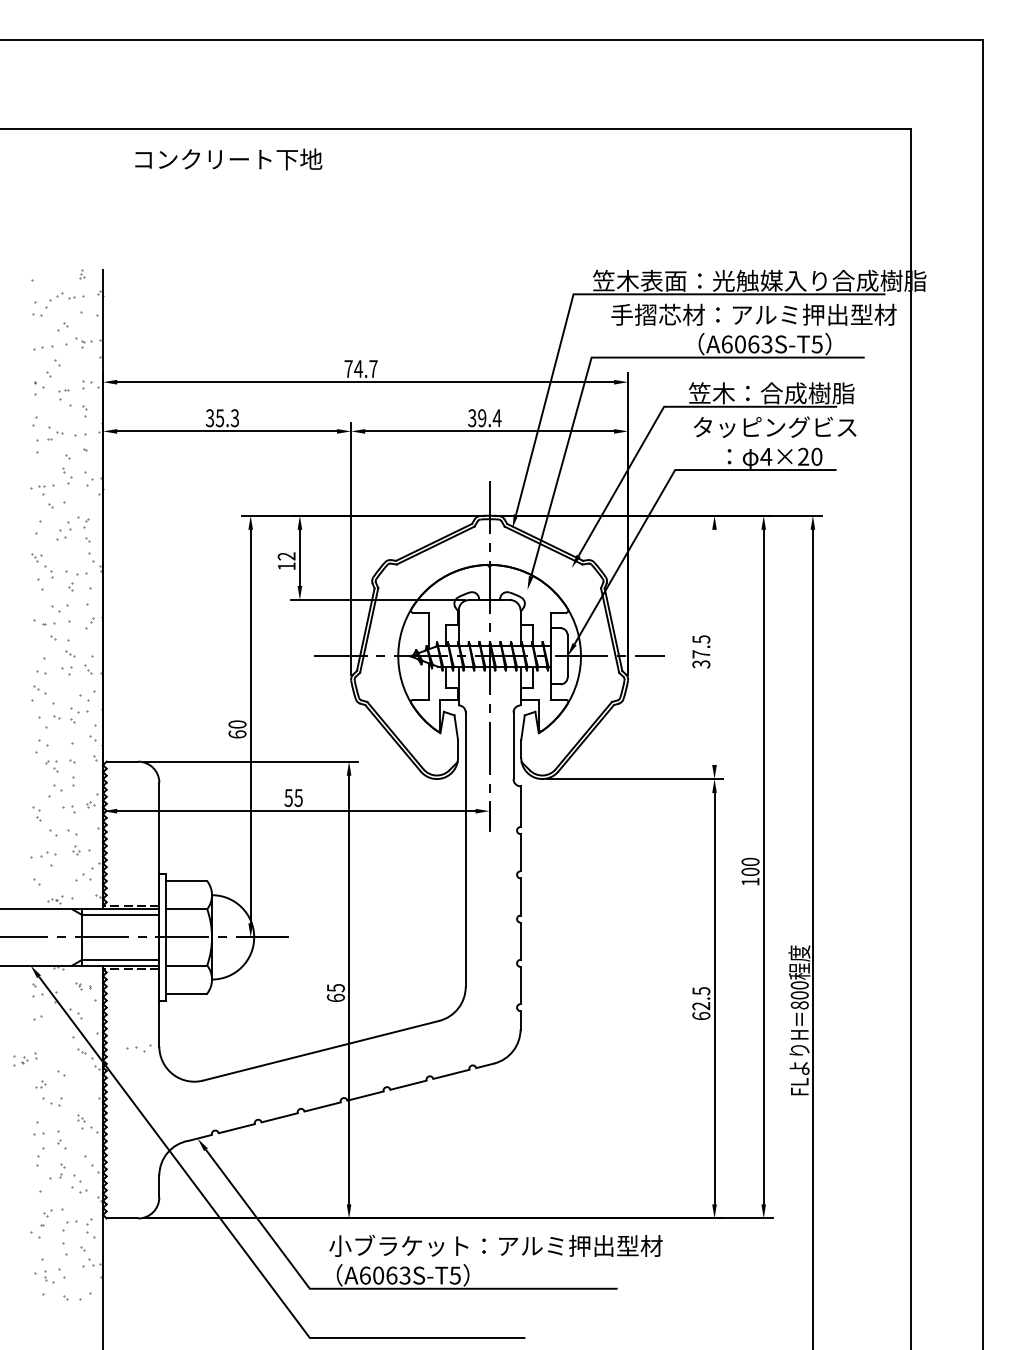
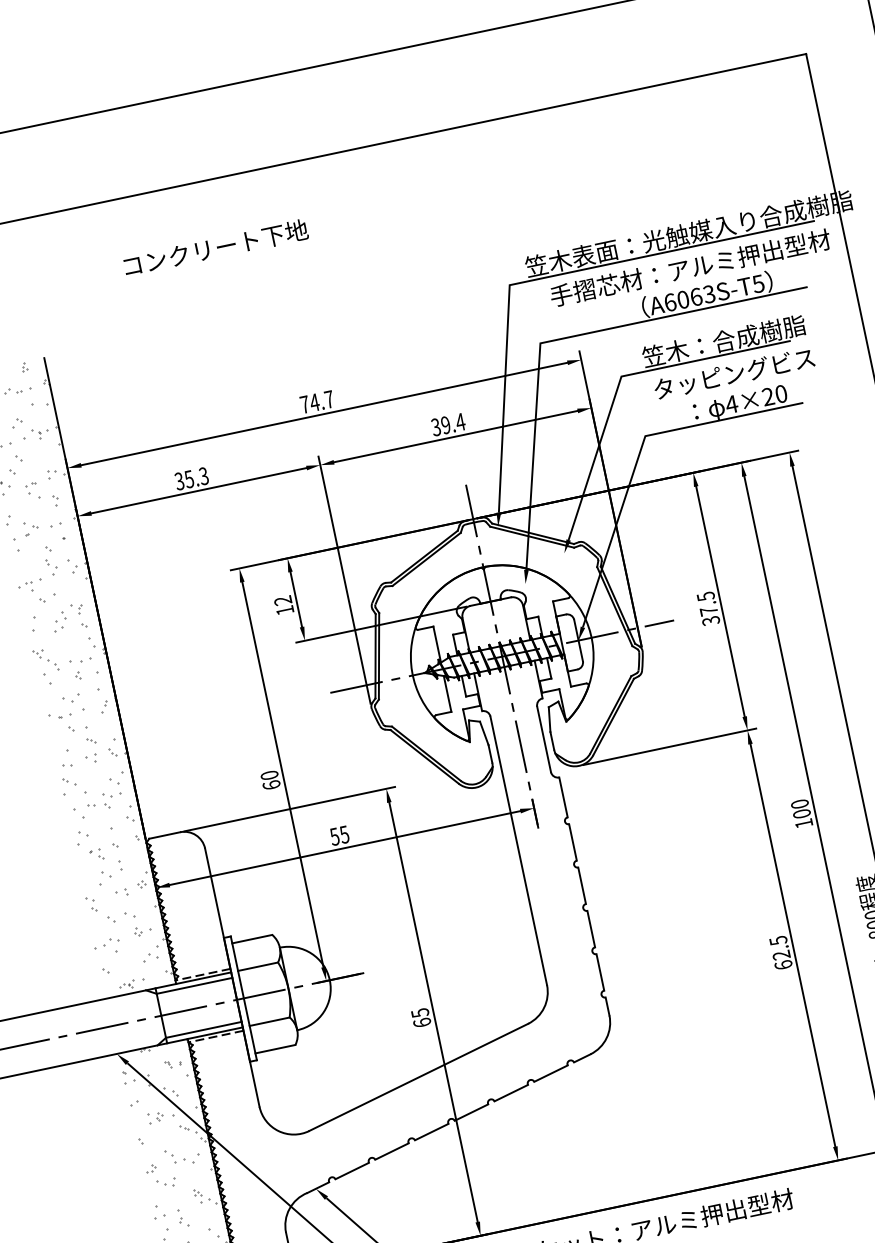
text: (228, 159) -> (215, 248), moved
line: (714, 646) -> (720, 600), added
part: (138, 1048) -> (187, 1160), moved
part: (20, 1060) -> (155, 1117), moved

